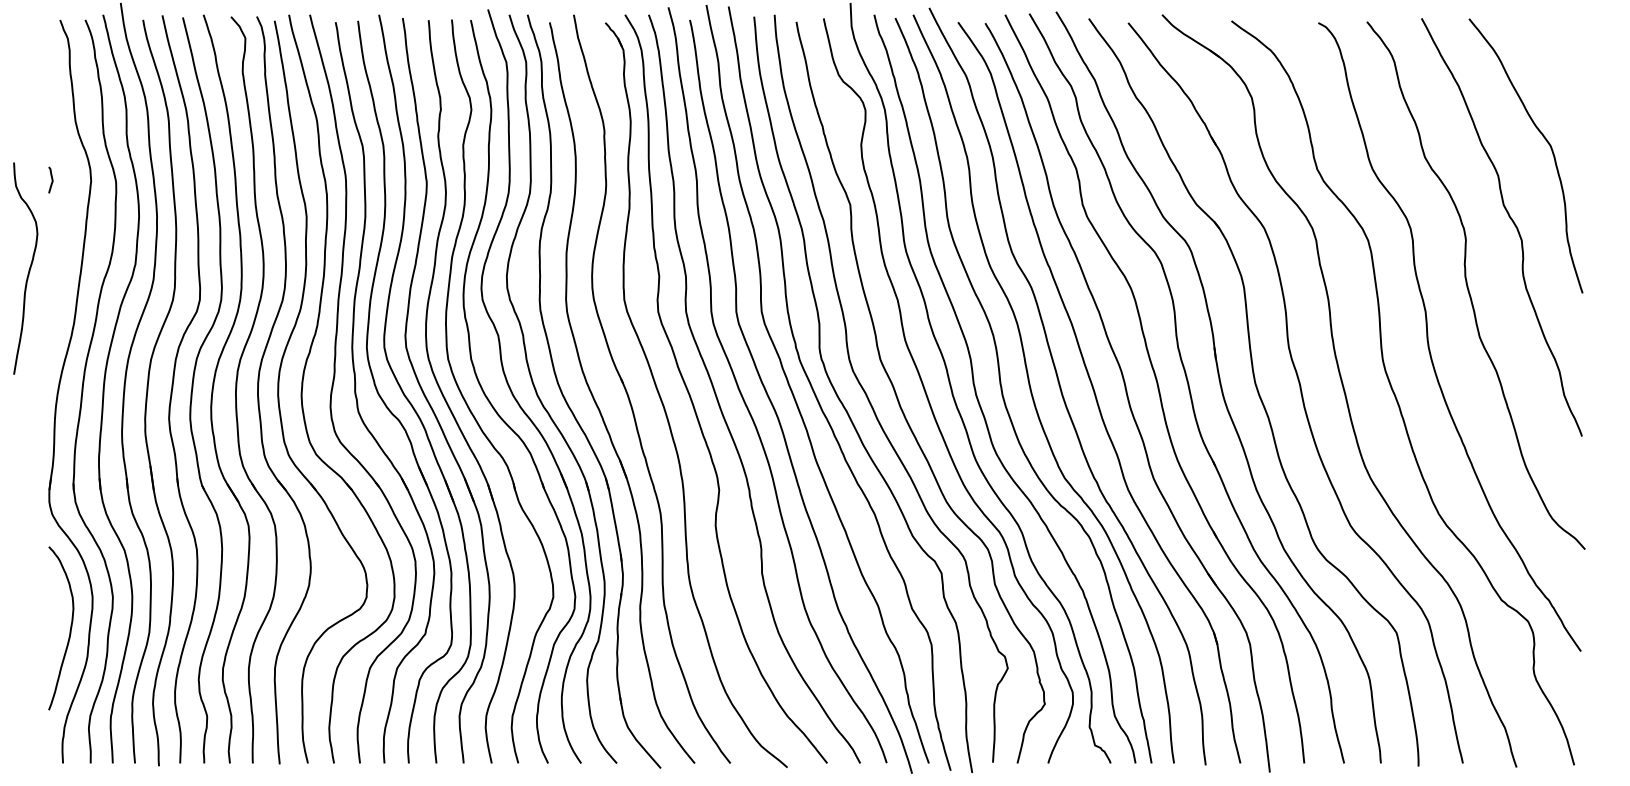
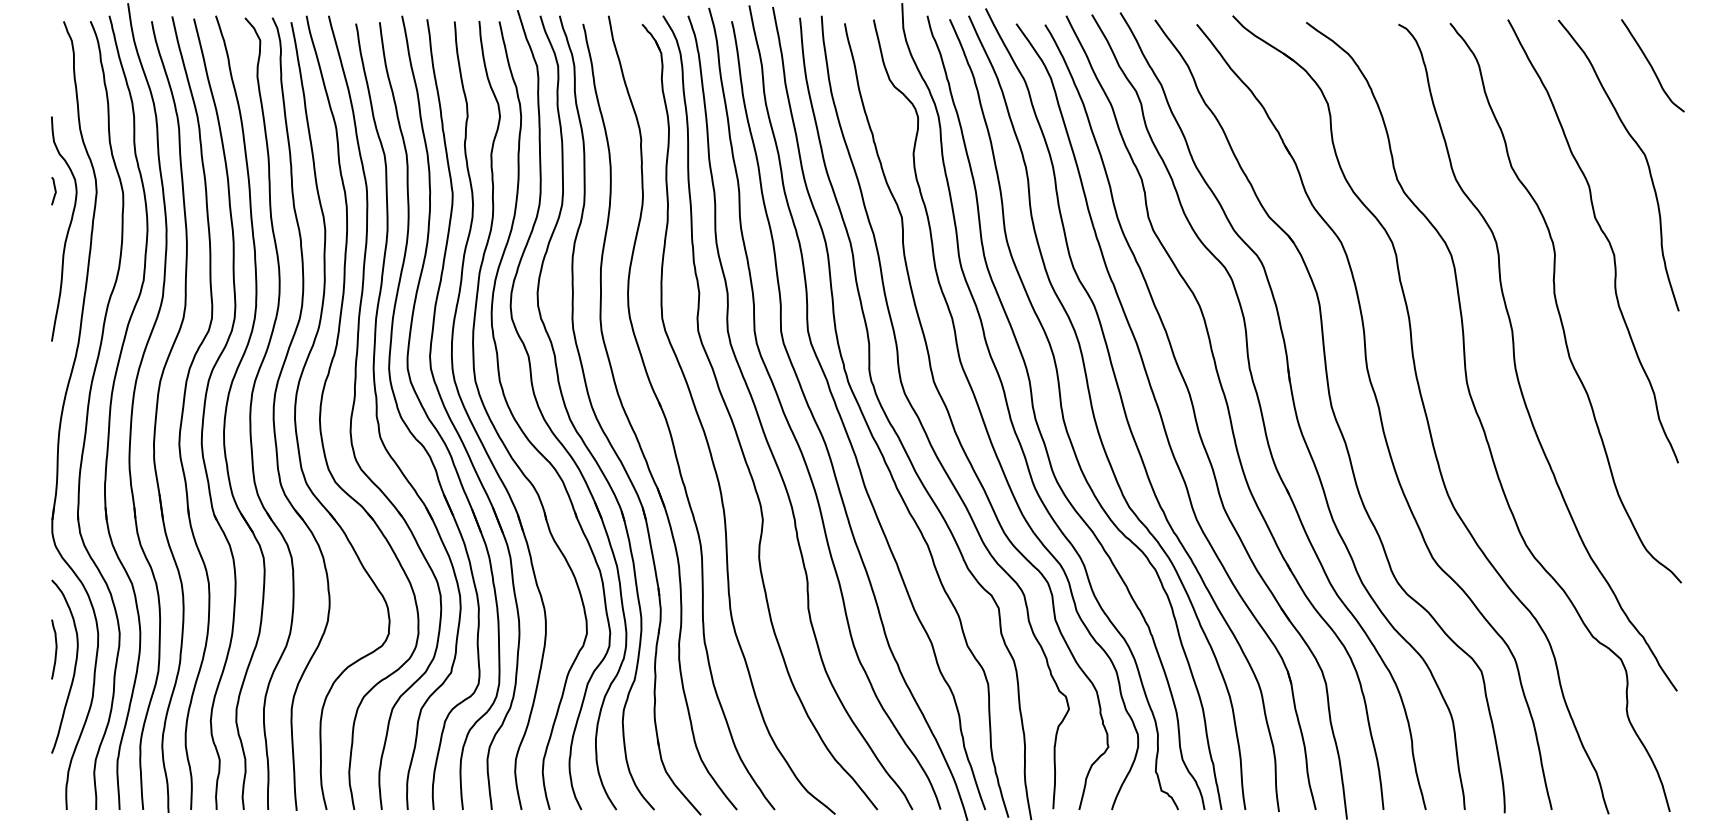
curve: (1556, 61) -> (1651, 65), added
curve: (28, 269) -> (67, 229), moved
curve: (52, 612) -> (55, 649), added

